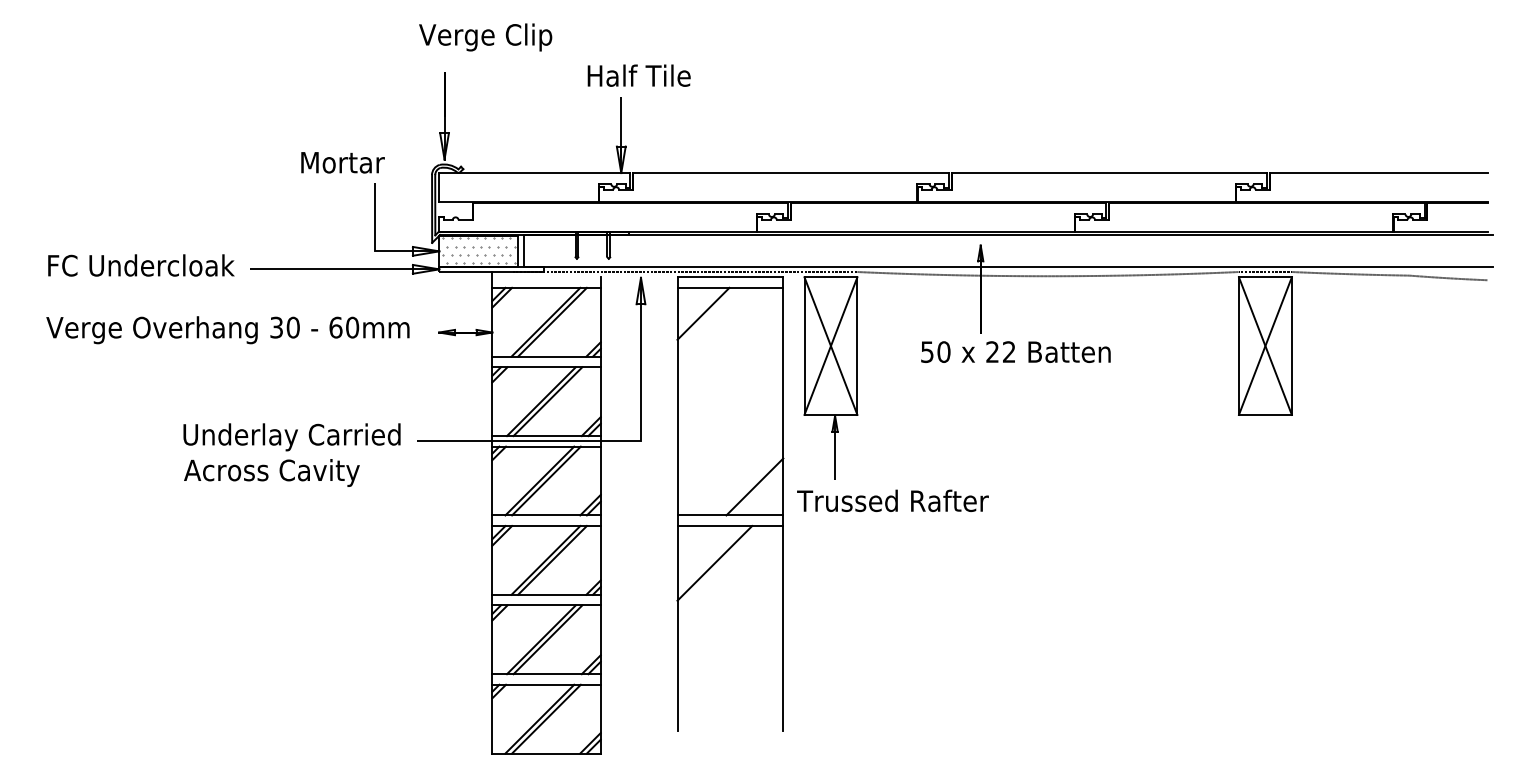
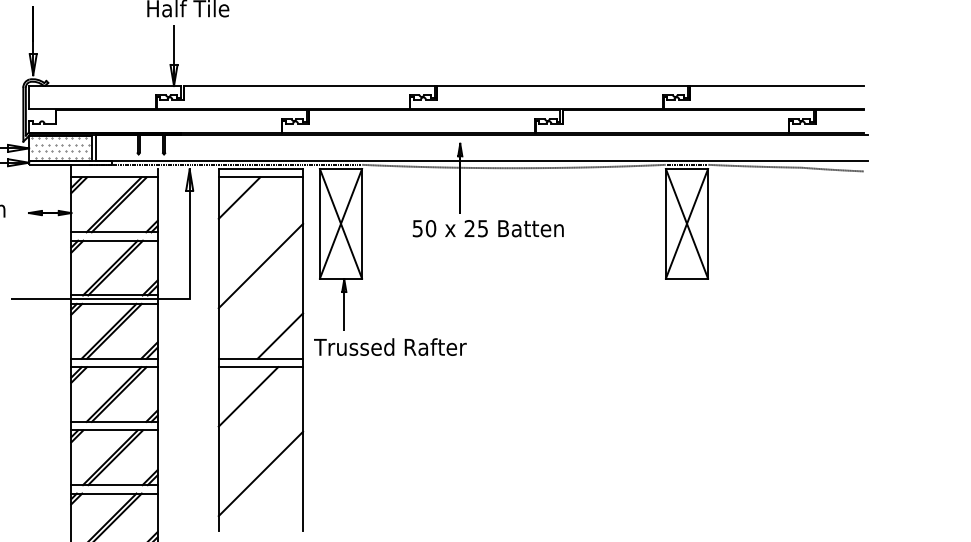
text: (1009, 351) -> (483, 228), 22 -> 25
line: (730, 399) -> (260, 266), added
line: (730, 660) -> (260, 474), added

